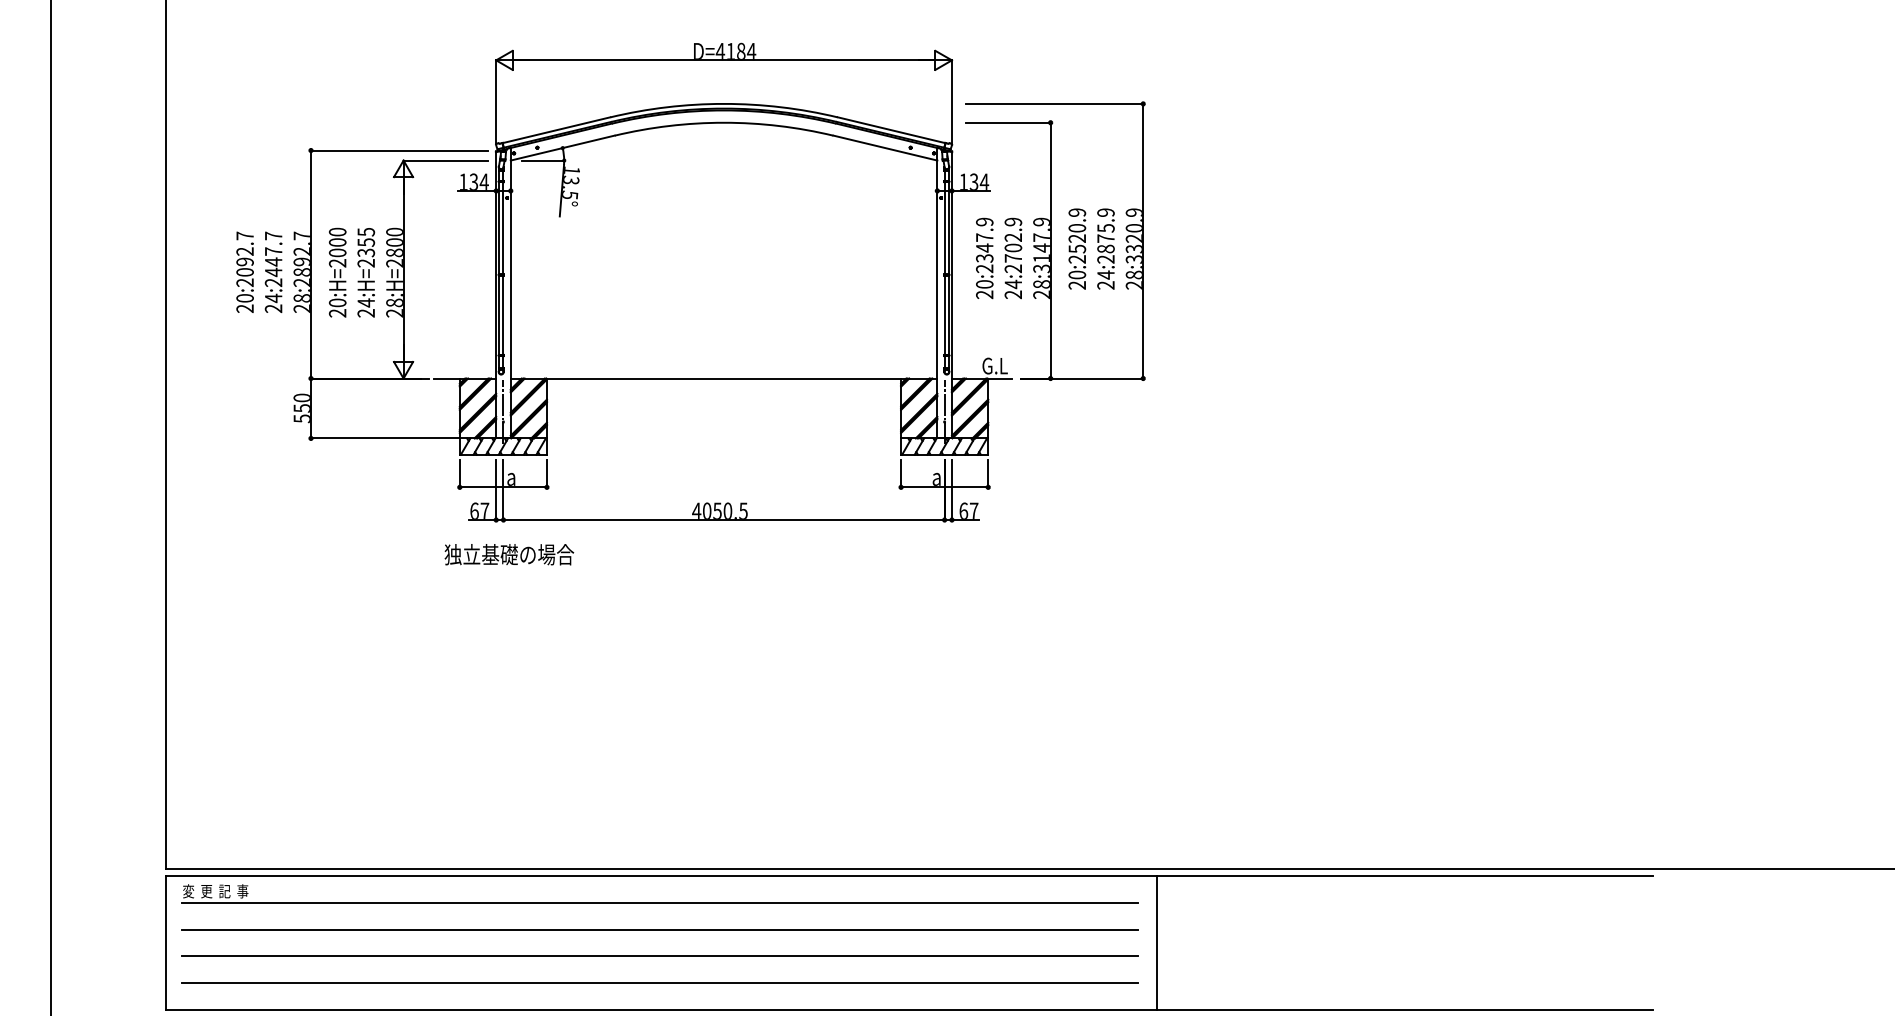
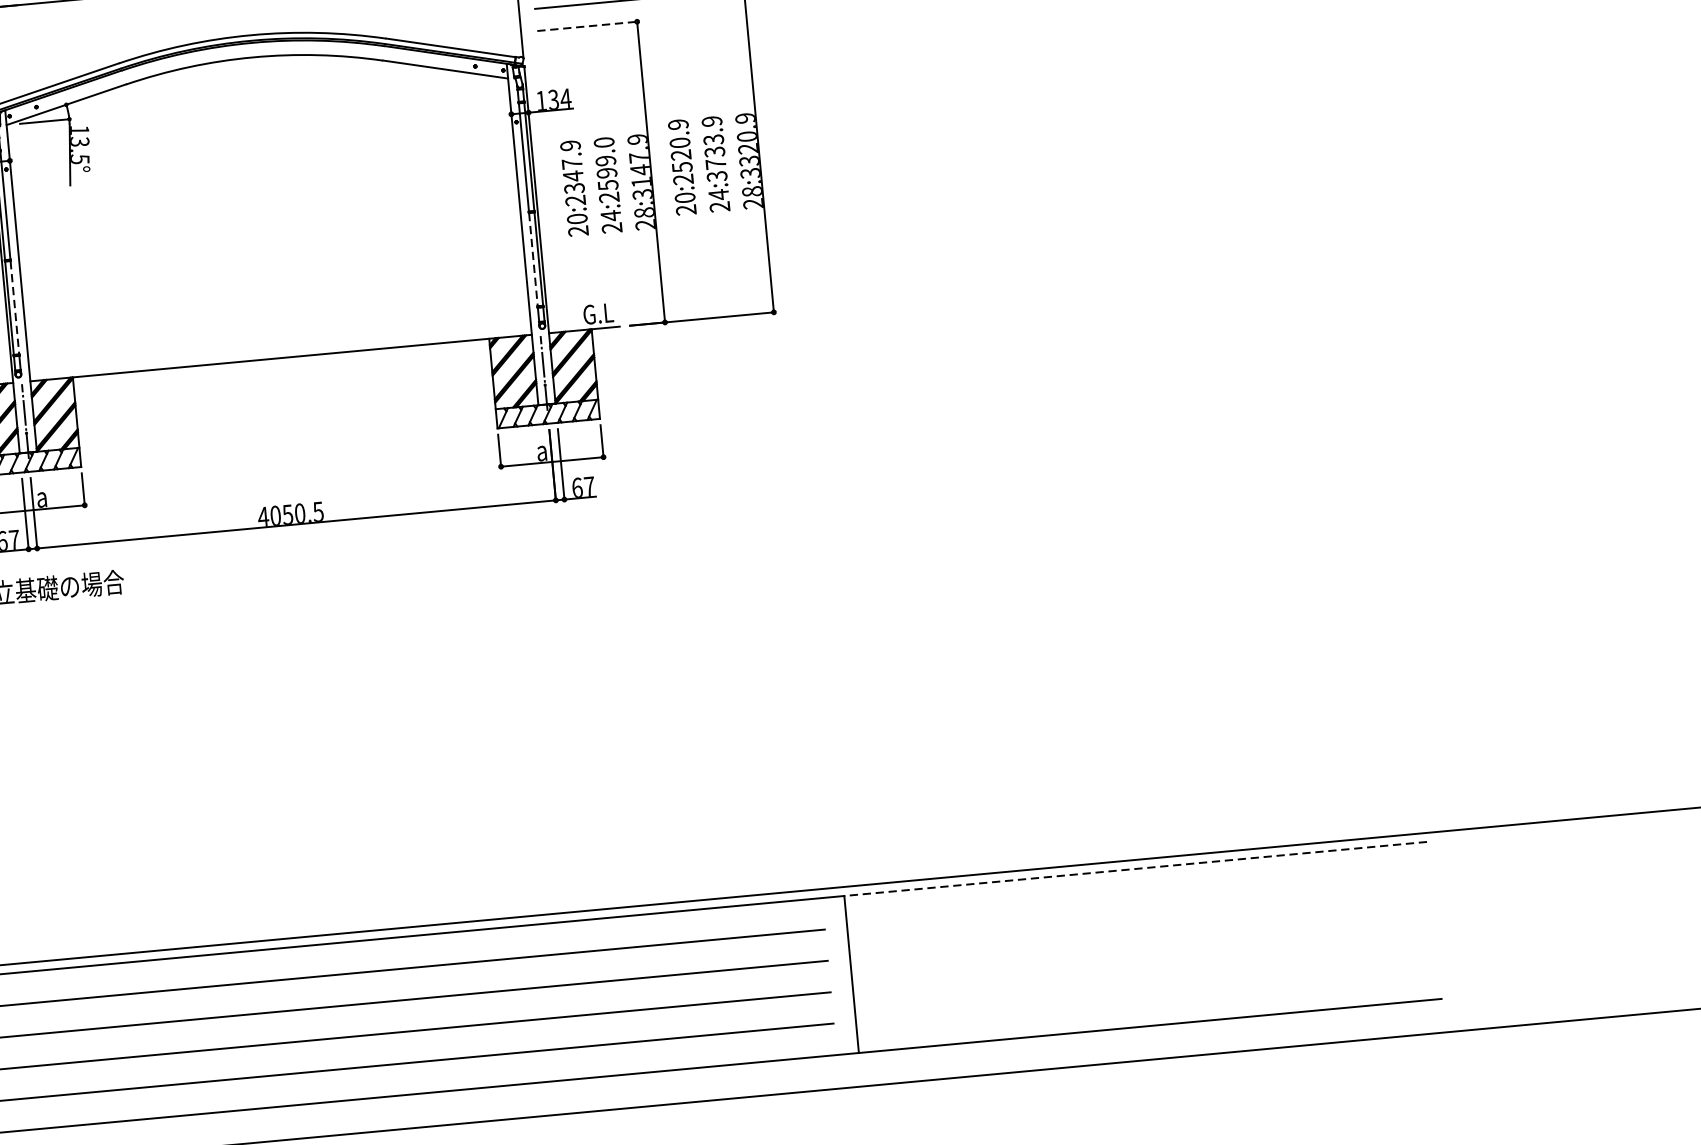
line: (1008, 122) -> (587, 26), solid -> dashed
text: (1013, 239) -> (606, 163), 24:2702.9 -> 24:2599.0
text: (1105, 243) -> (714, 157), 24:2875.9 -> 24:3733.9
line: (503, 315) -> (14, 308), solid -> dashed
line: (944, 315) -> (533, 259), solid -> dashed
line: (1404, 876) -> (1135, 869), solid -> dashed

